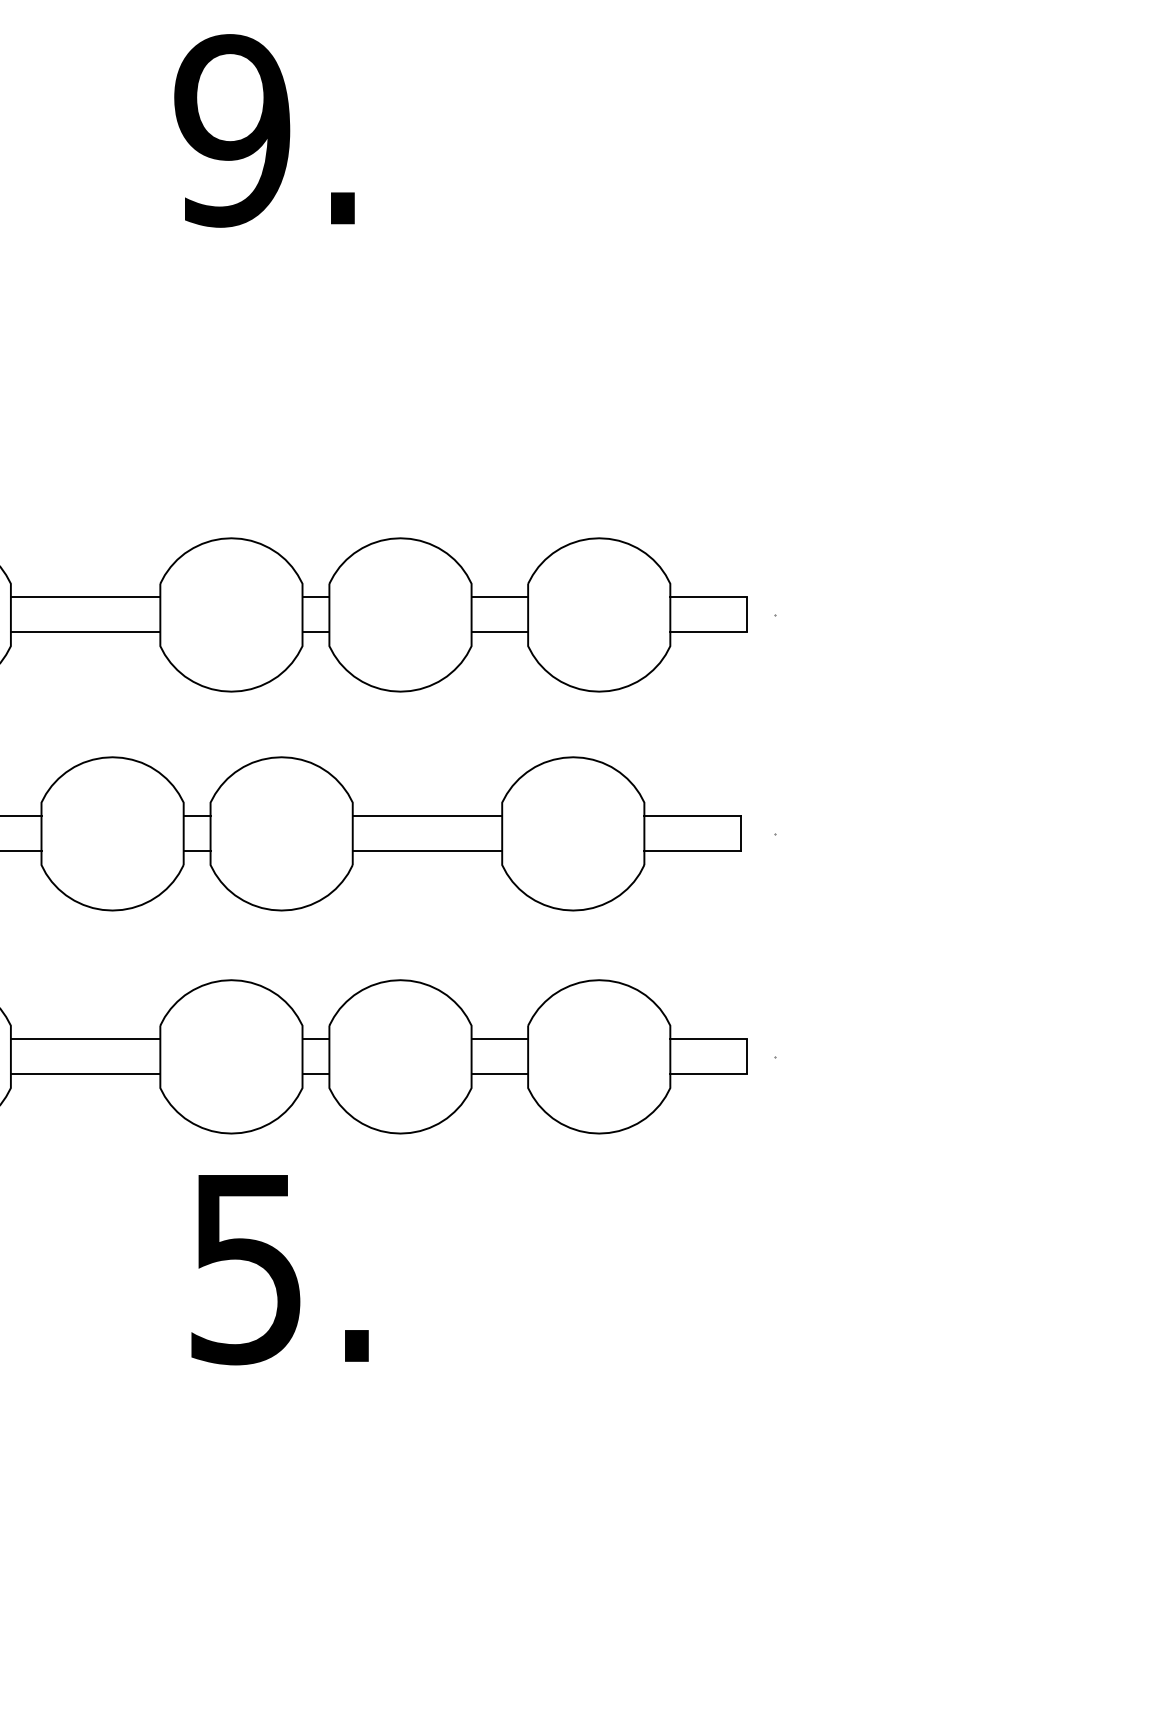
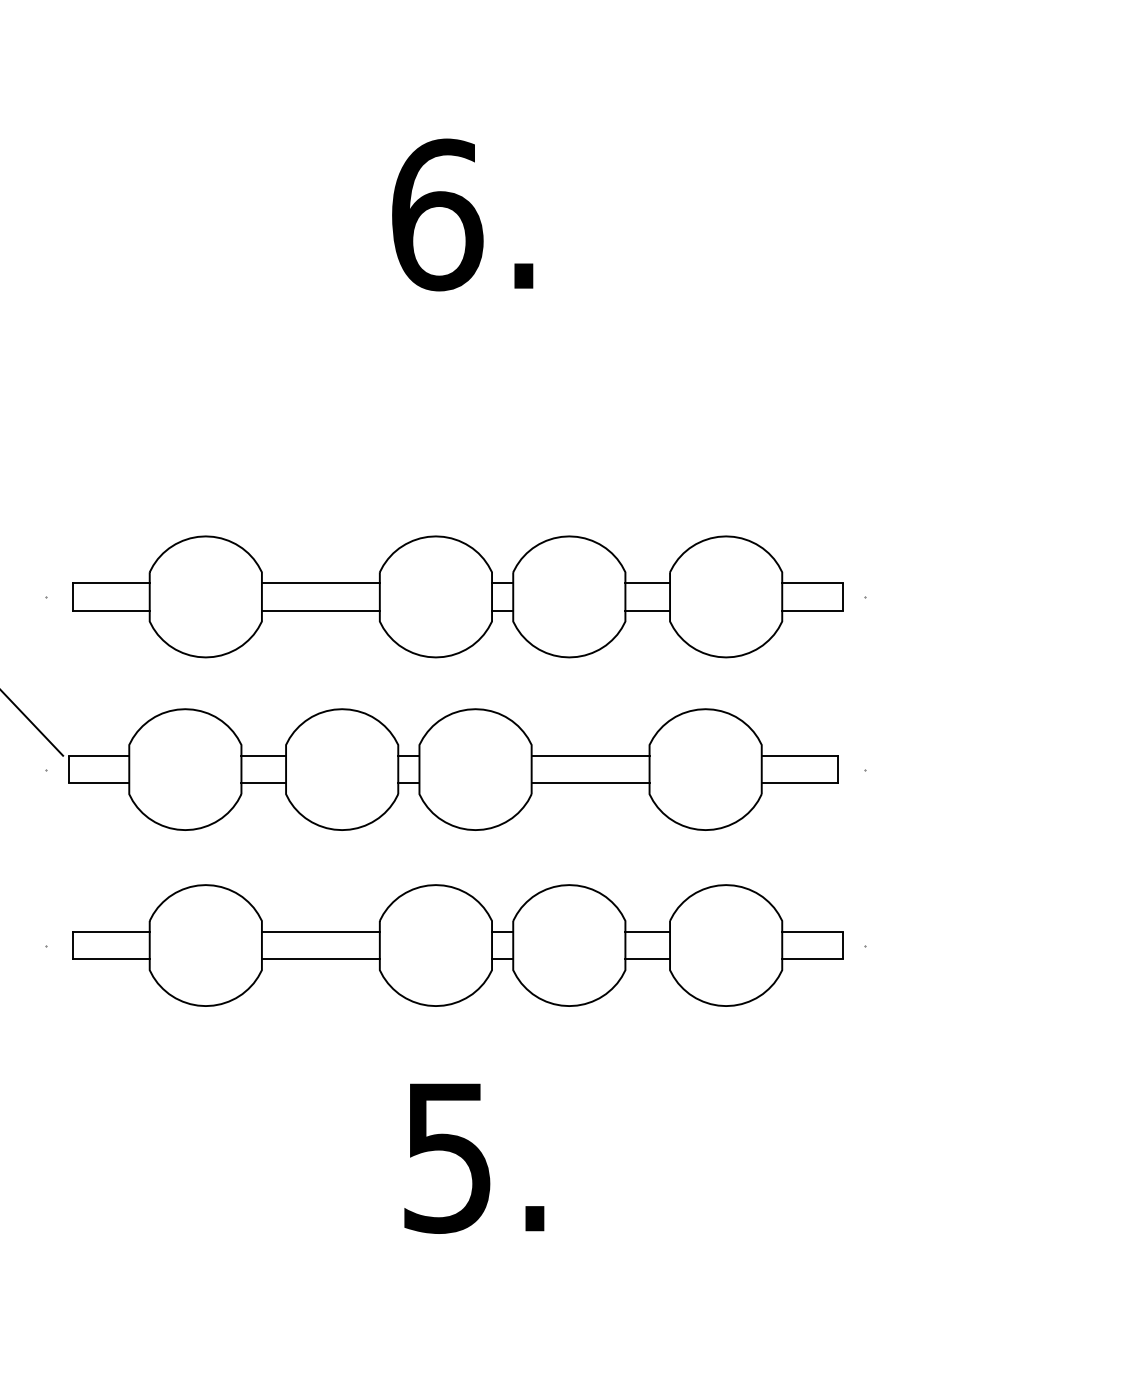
text: (232, 130) -> (436, 214), 9. -> 6.
text: (280, 1269) -> (474, 1158), moved

